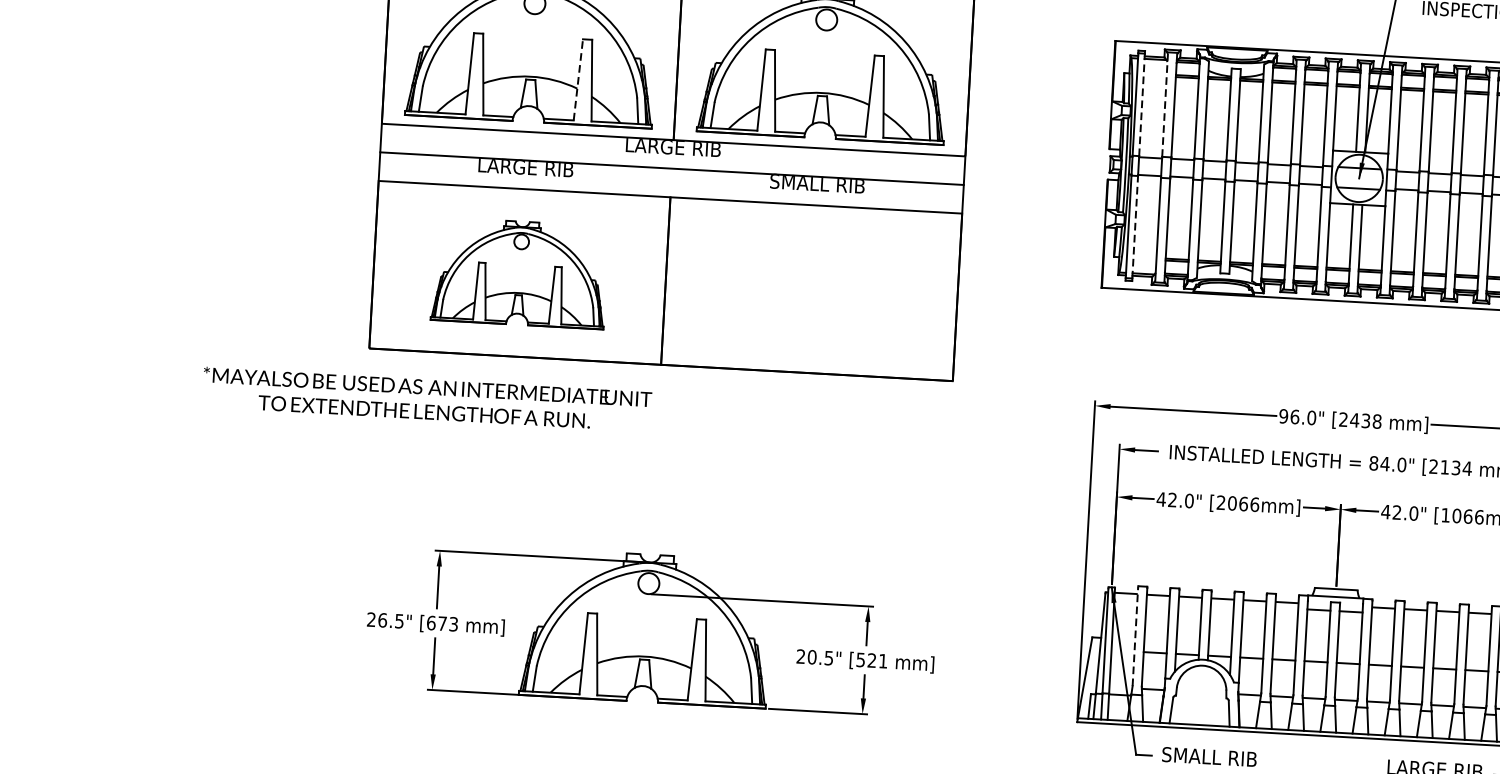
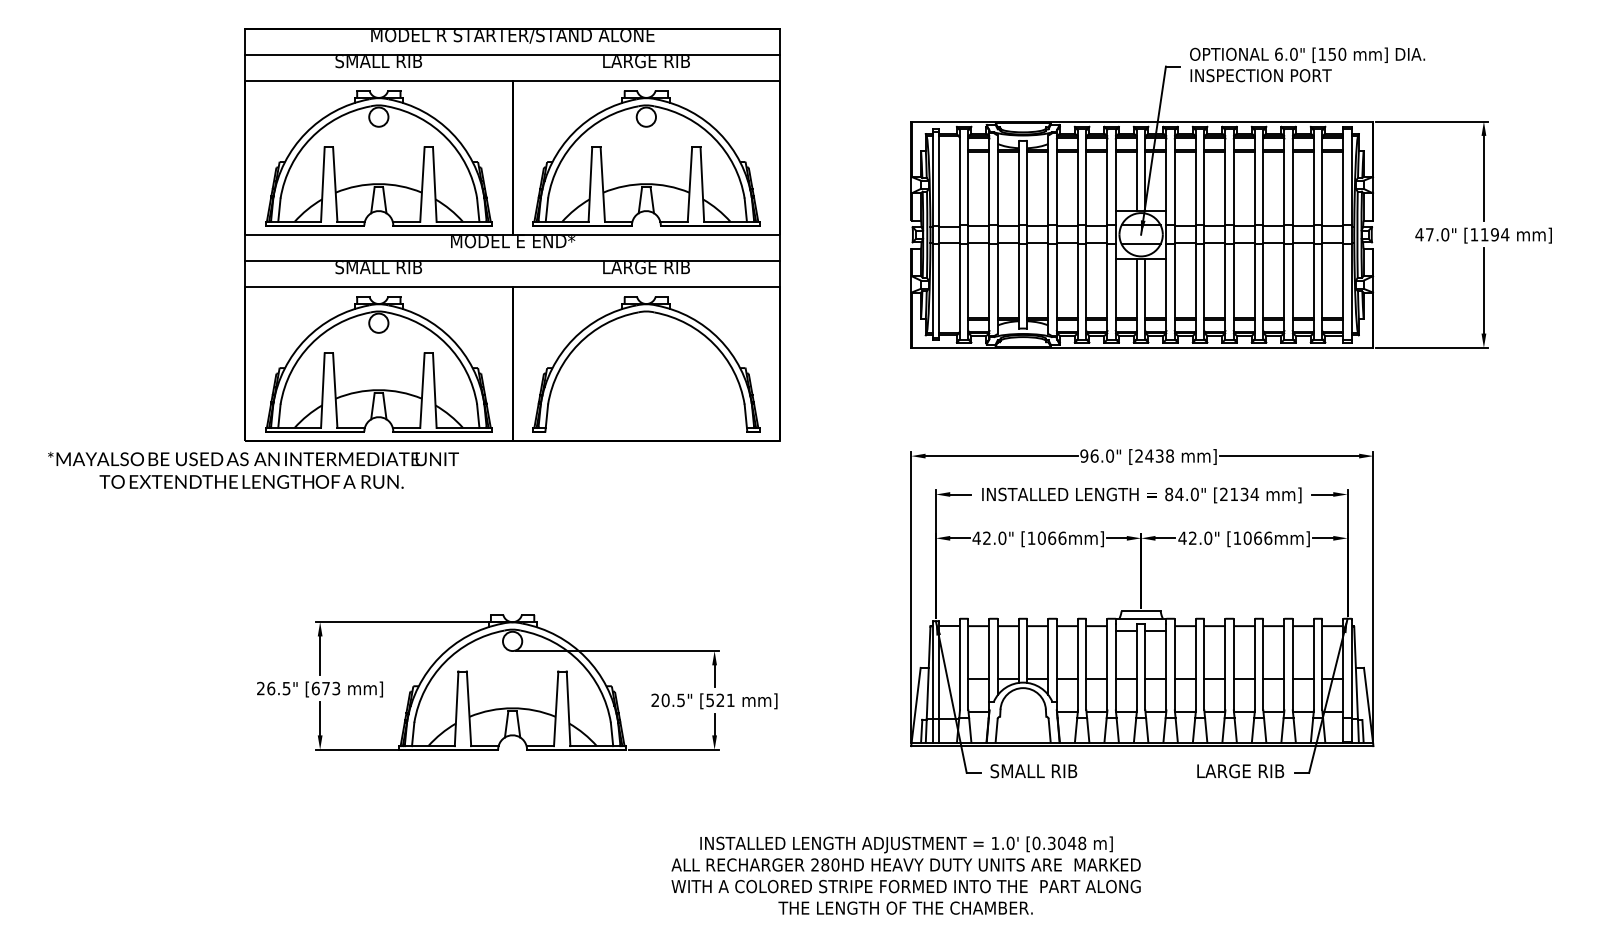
line: (578, 79) -> (422, 184), dashed -> solid
line: (1141, 104) -> (938, 178), dashed -> solid
line: (1164, 104) -> (959, 177), dashed -> solid
text: (674, 148) -> (513, 242), LARGE RIB -> MODEL E END*
text: (525, 168) -> (378, 268), LARGE RIB -> SMALL RIB
text: (817, 185) -> (646, 268), SMALL RIB -> LARGE RIB
line: (1134, 226) -> (938, 290), dashed -> solid
part: (801, 234) -> (634, 314), added
part: (519, 273) -> (378, 364), size x1.43
text: (427, 398) -> (253, 469), moved
text: (1221, 501) -> (1031, 537), [2066mm] -> [1066mm]
line: (1134, 636) -> (959, 664), dashed -> solid

